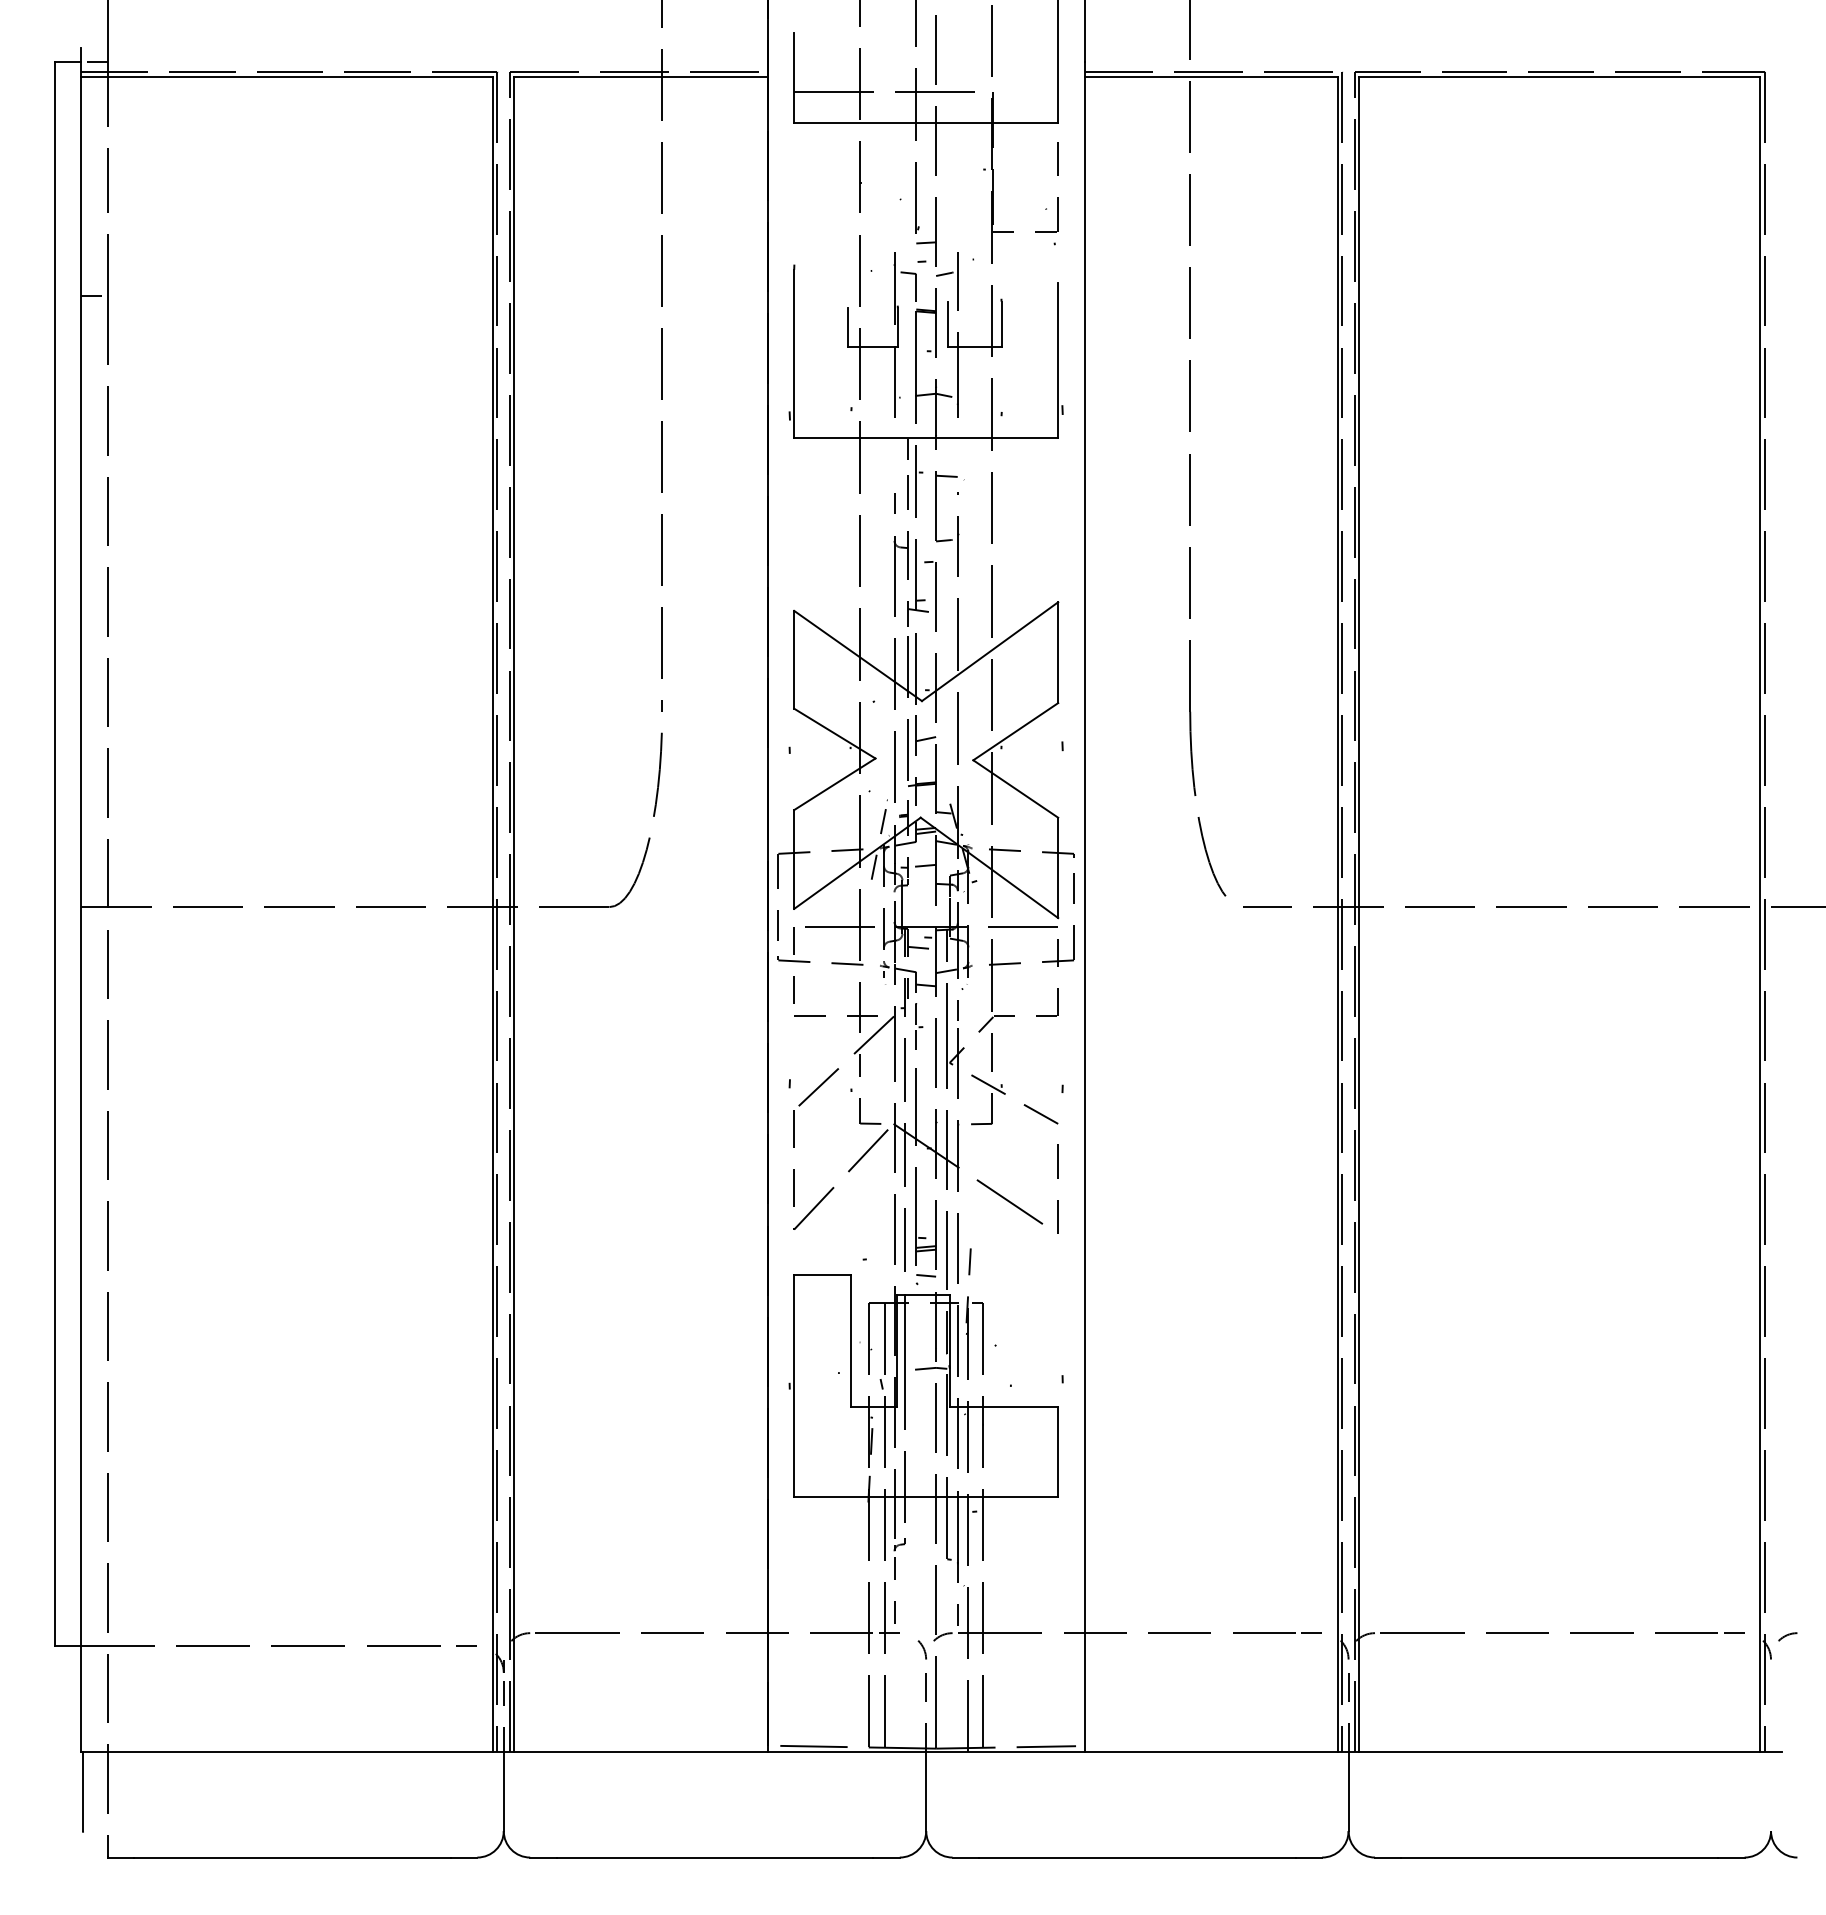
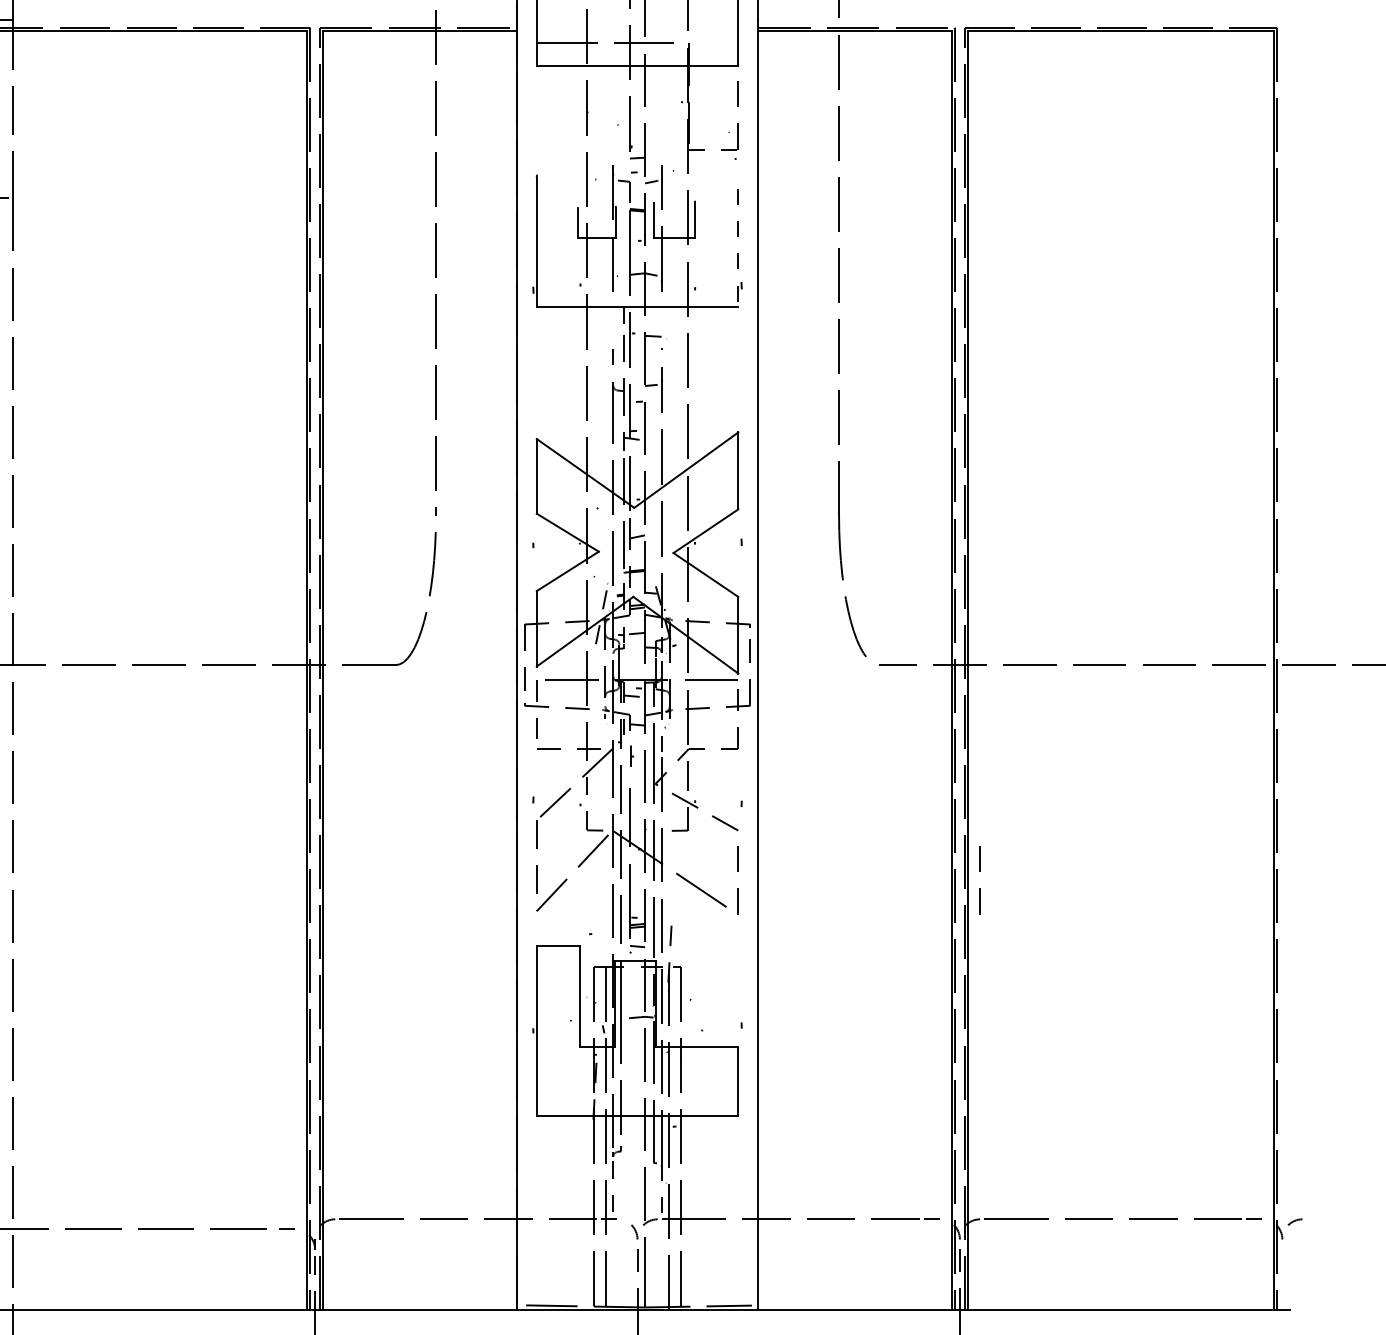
line: (1058, 360) -> (738, 247), solid -> dashed
part: (919, 1026) -> (632, 756), size x0.6
line: (1374, 1178) -> (979, 872), added

